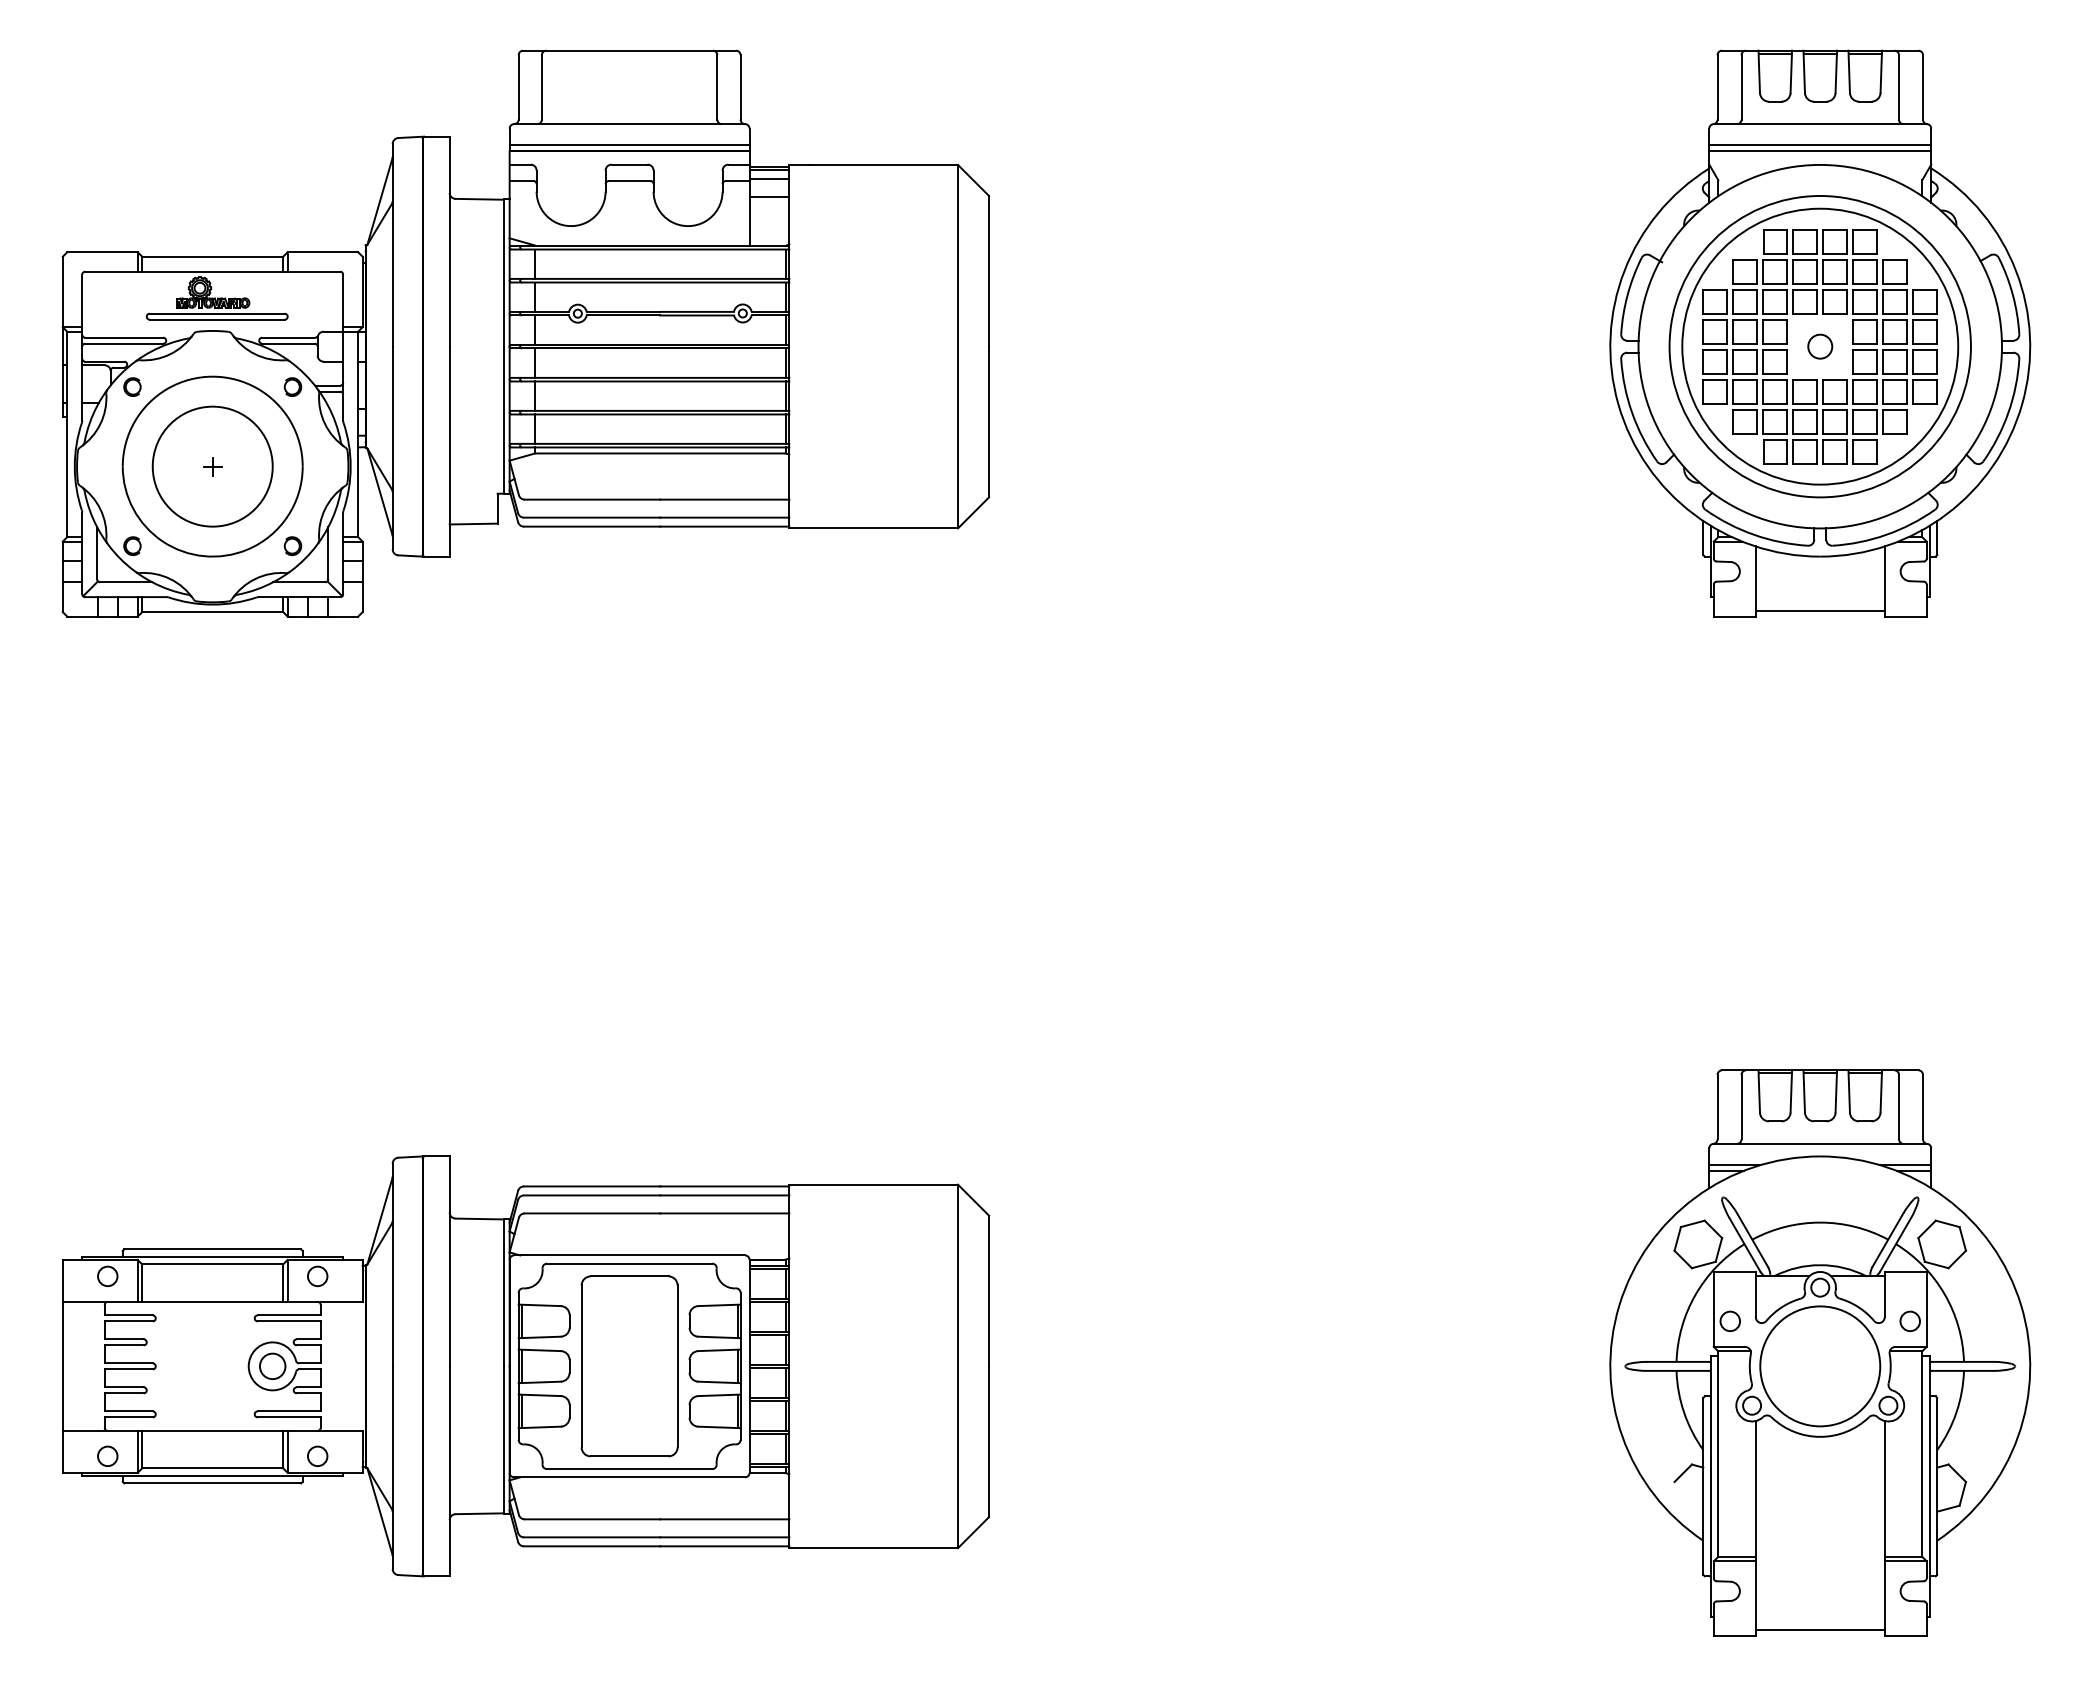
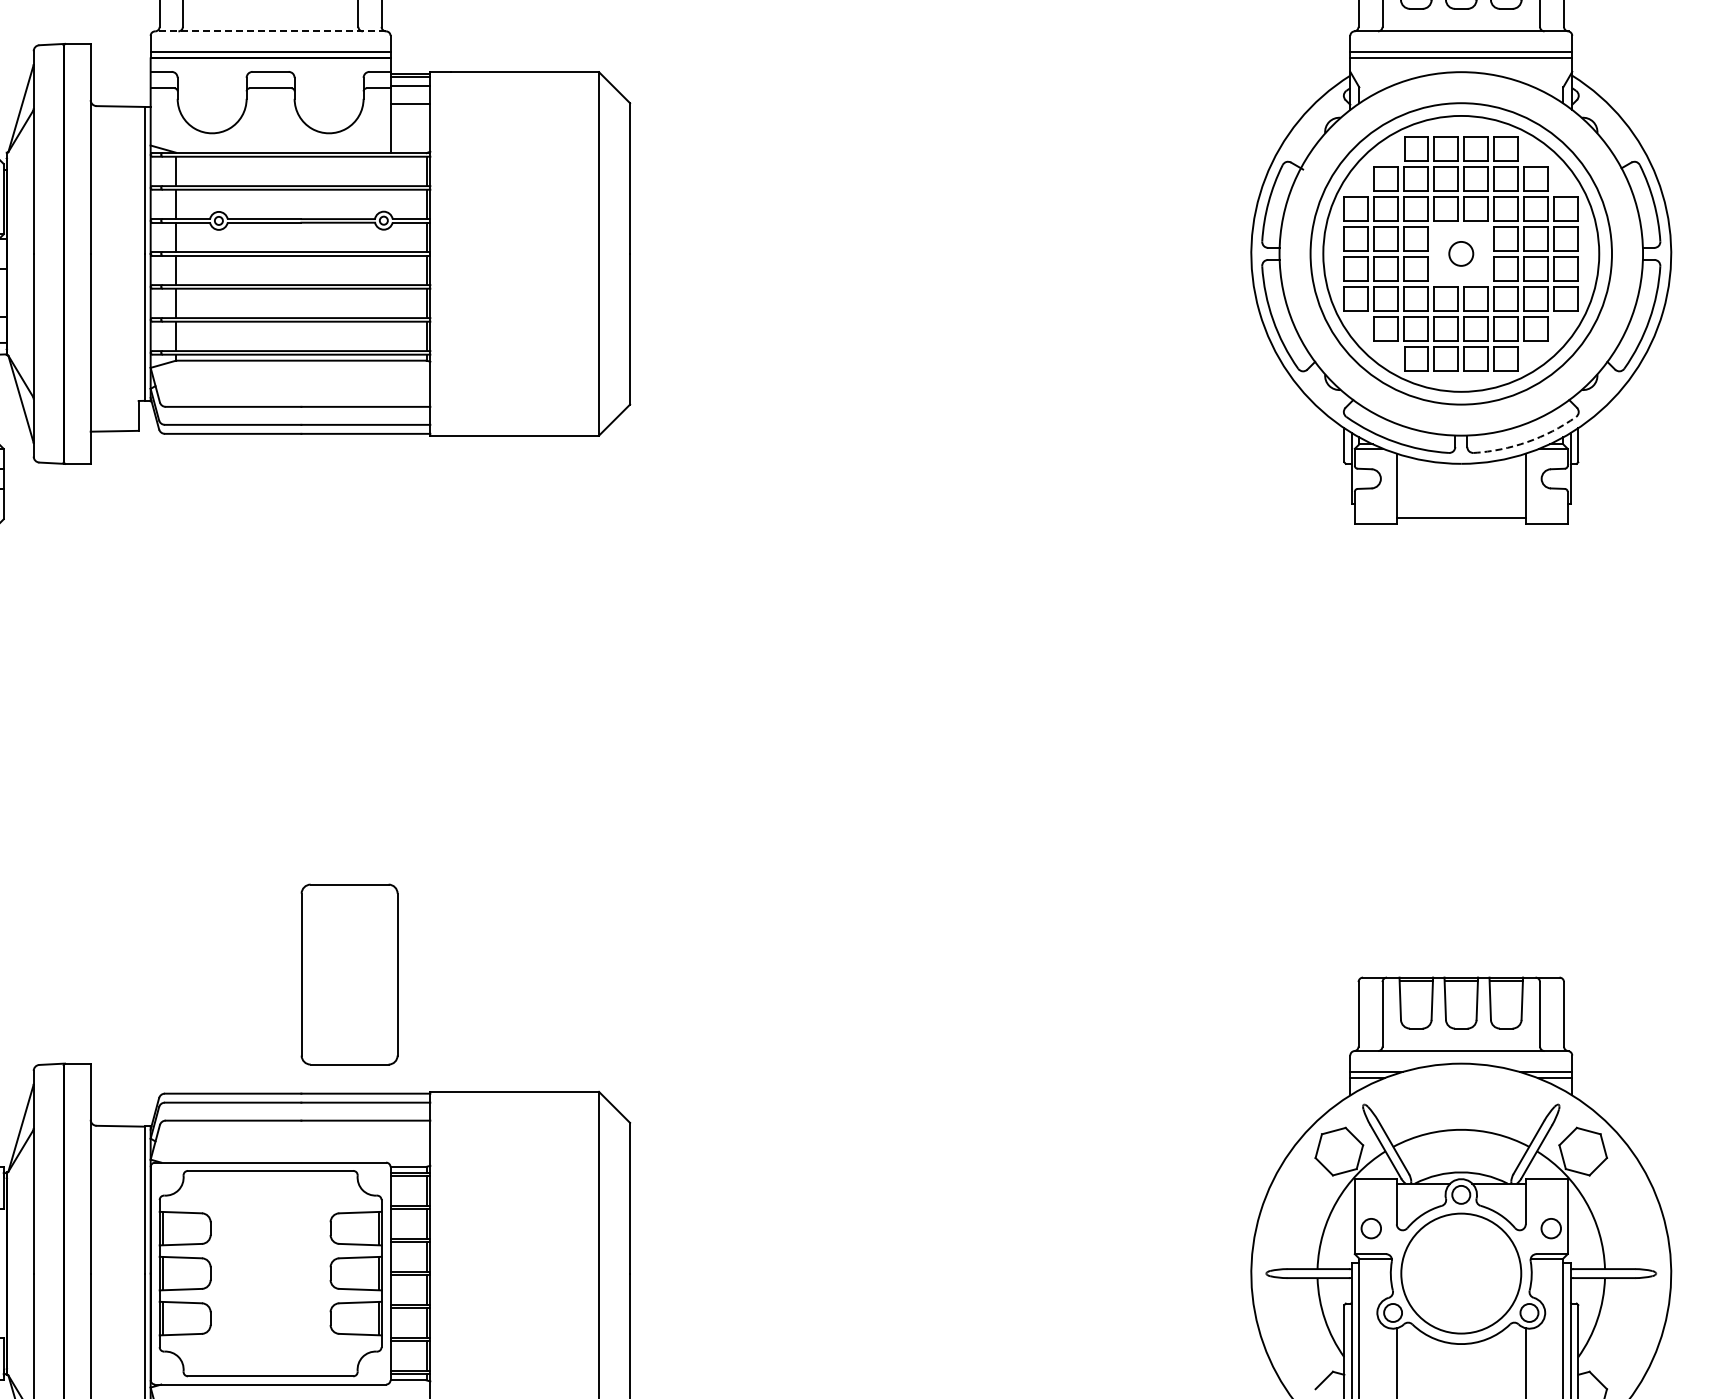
line: (629, 124) -> (270, 31), solid -> dashed
arc: (1886, 534) -> (1527, 441), solid -> dashed
part: (629, 1366) -> (349, 974), moved

